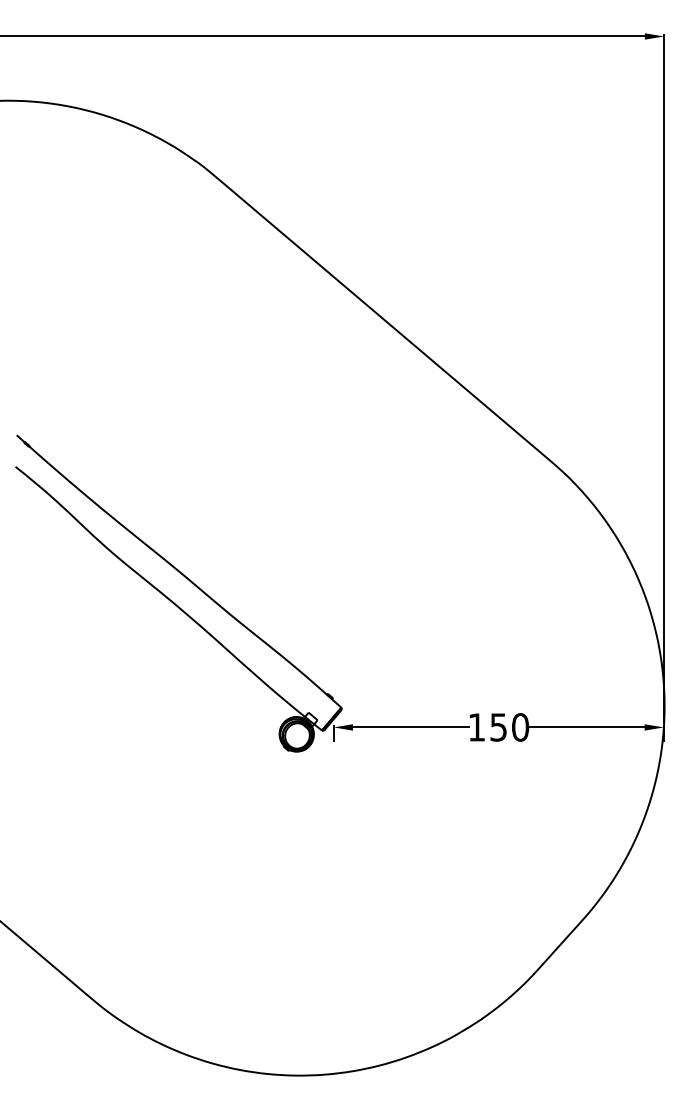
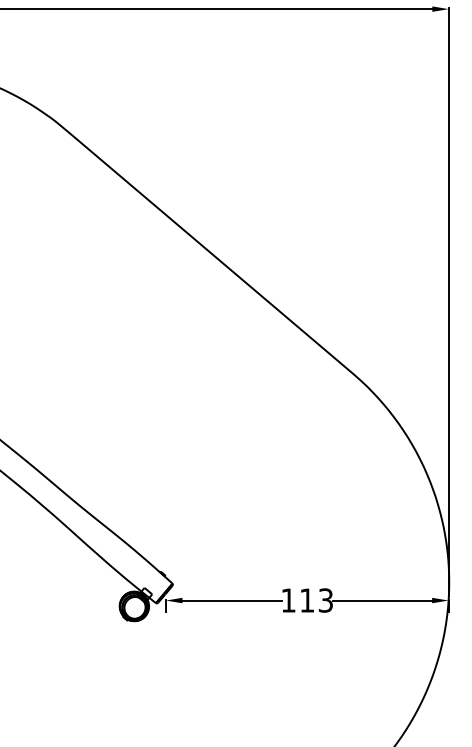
text: (509, 727) -> (316, 600), 150 -> 113

